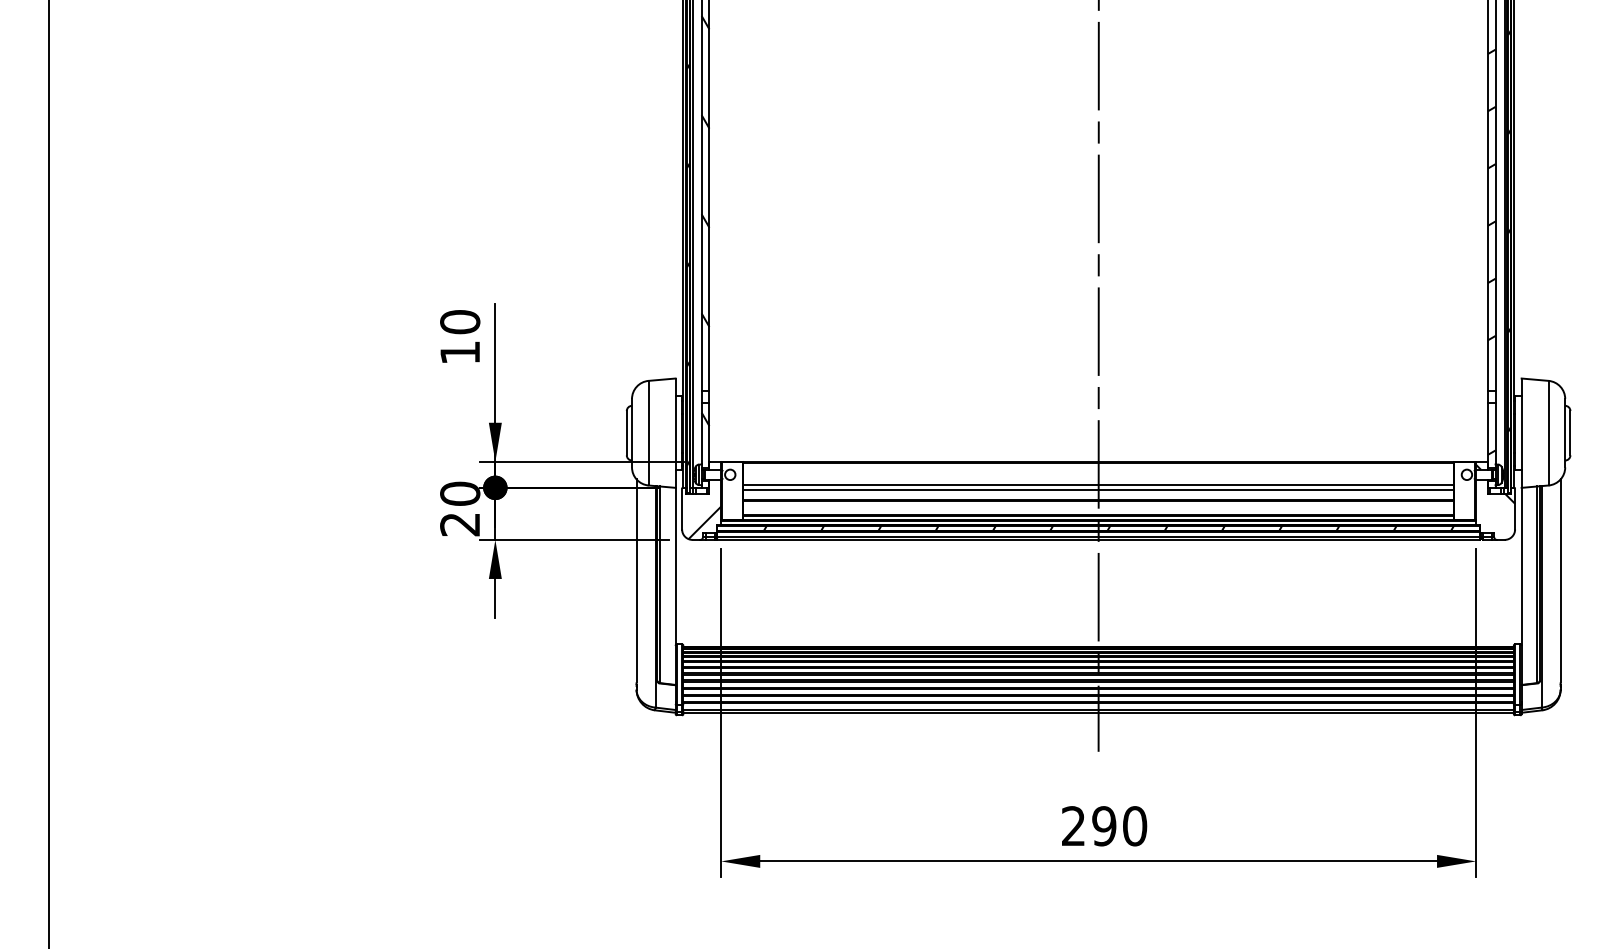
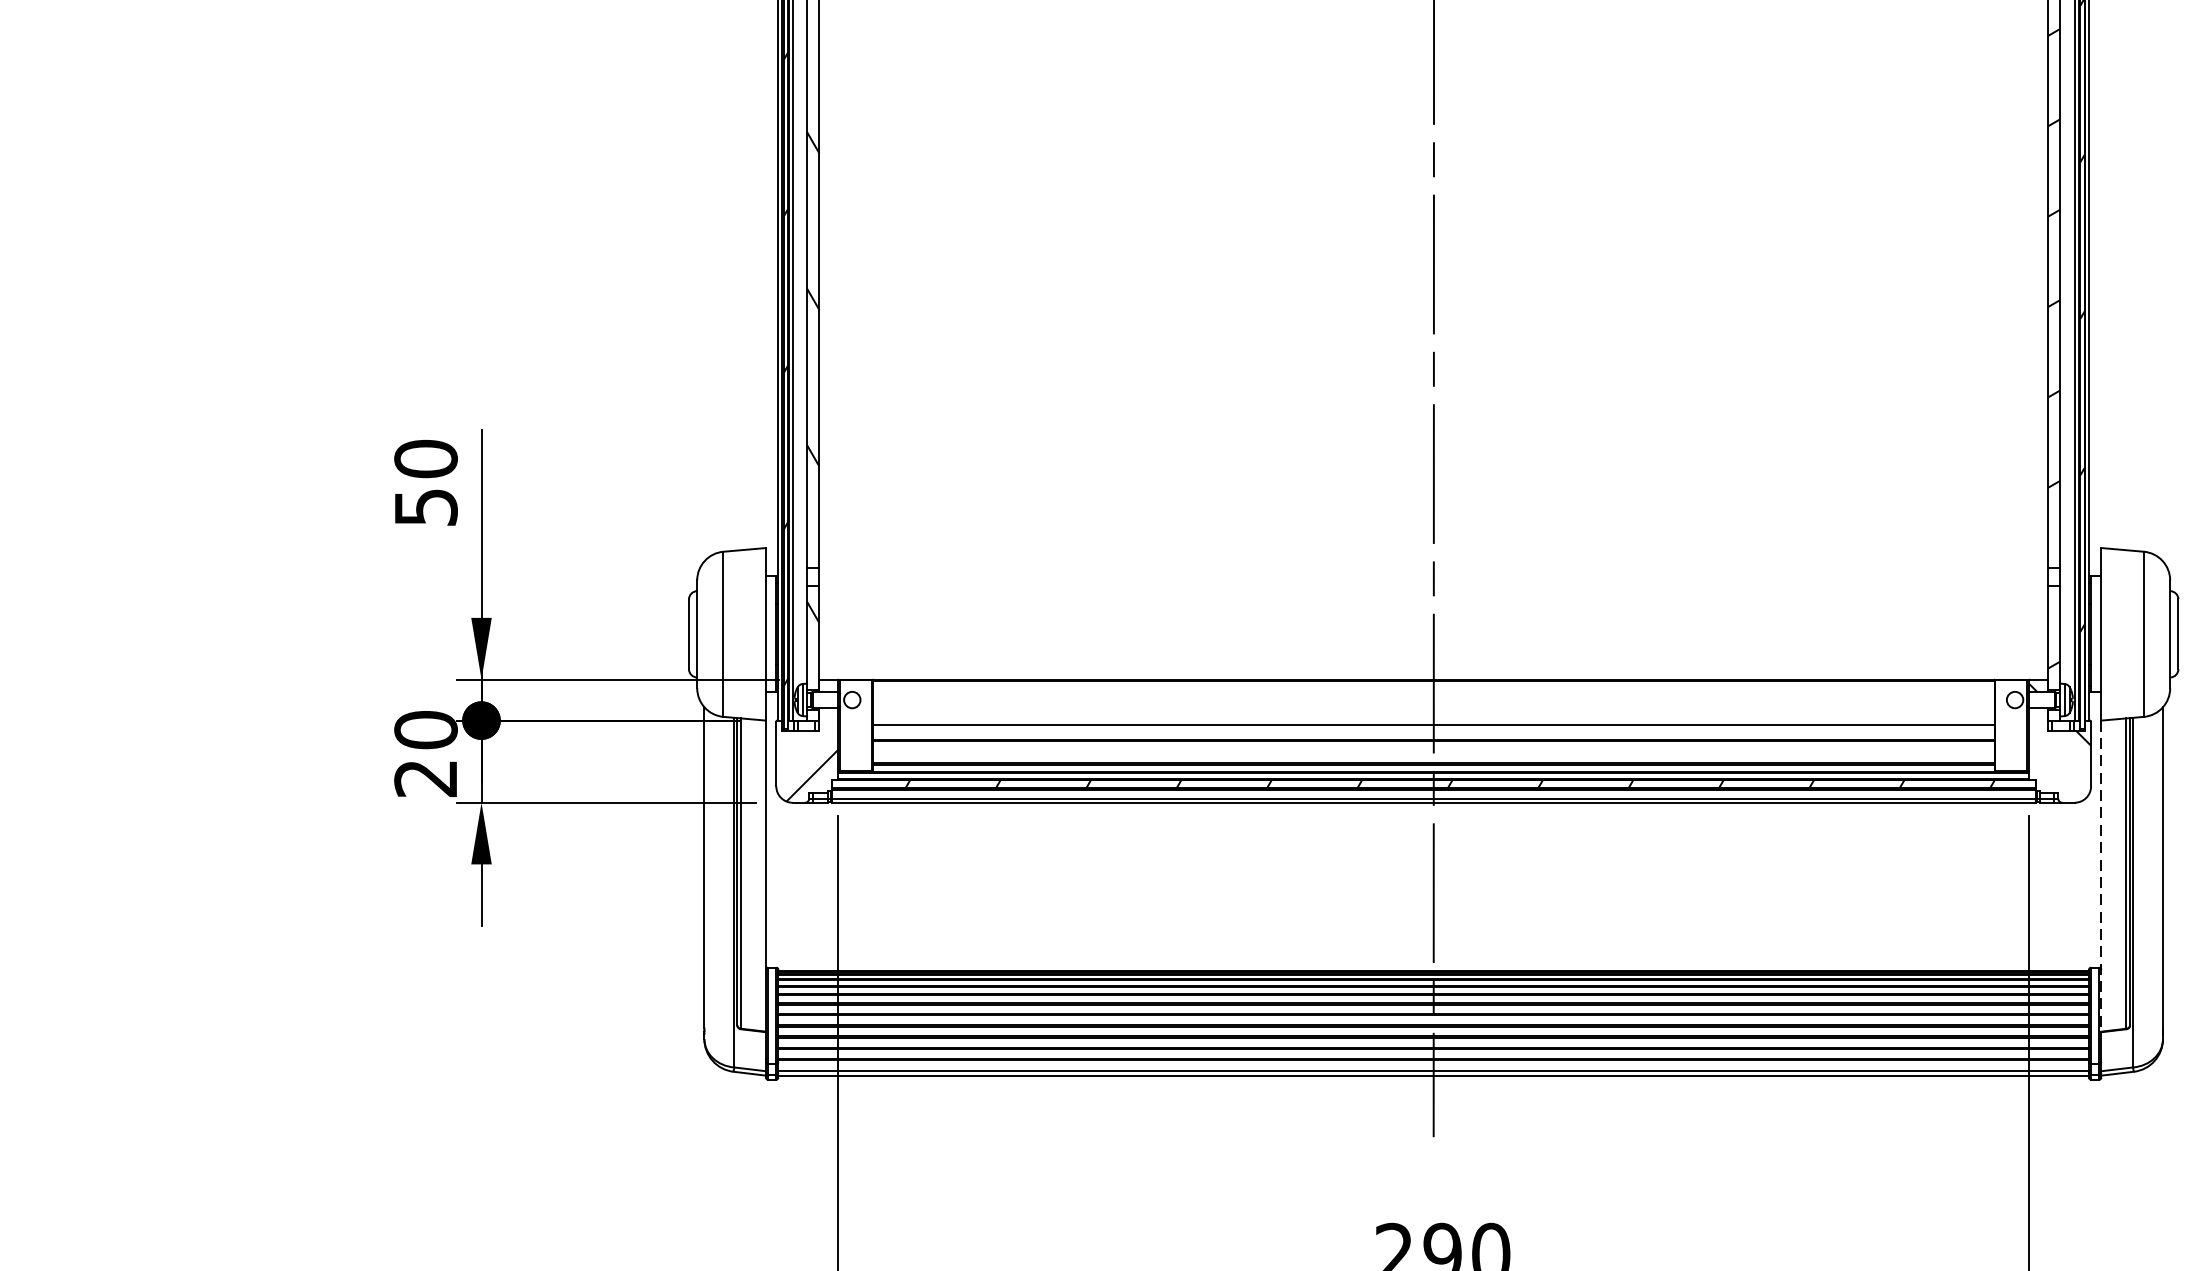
text: (460, 352) -> (426, 506), 10 -> 50
line: (1098, 485) -> (1433, 716), removed
line: (1521, 586) -> (2101, 876), solid -> dashed

